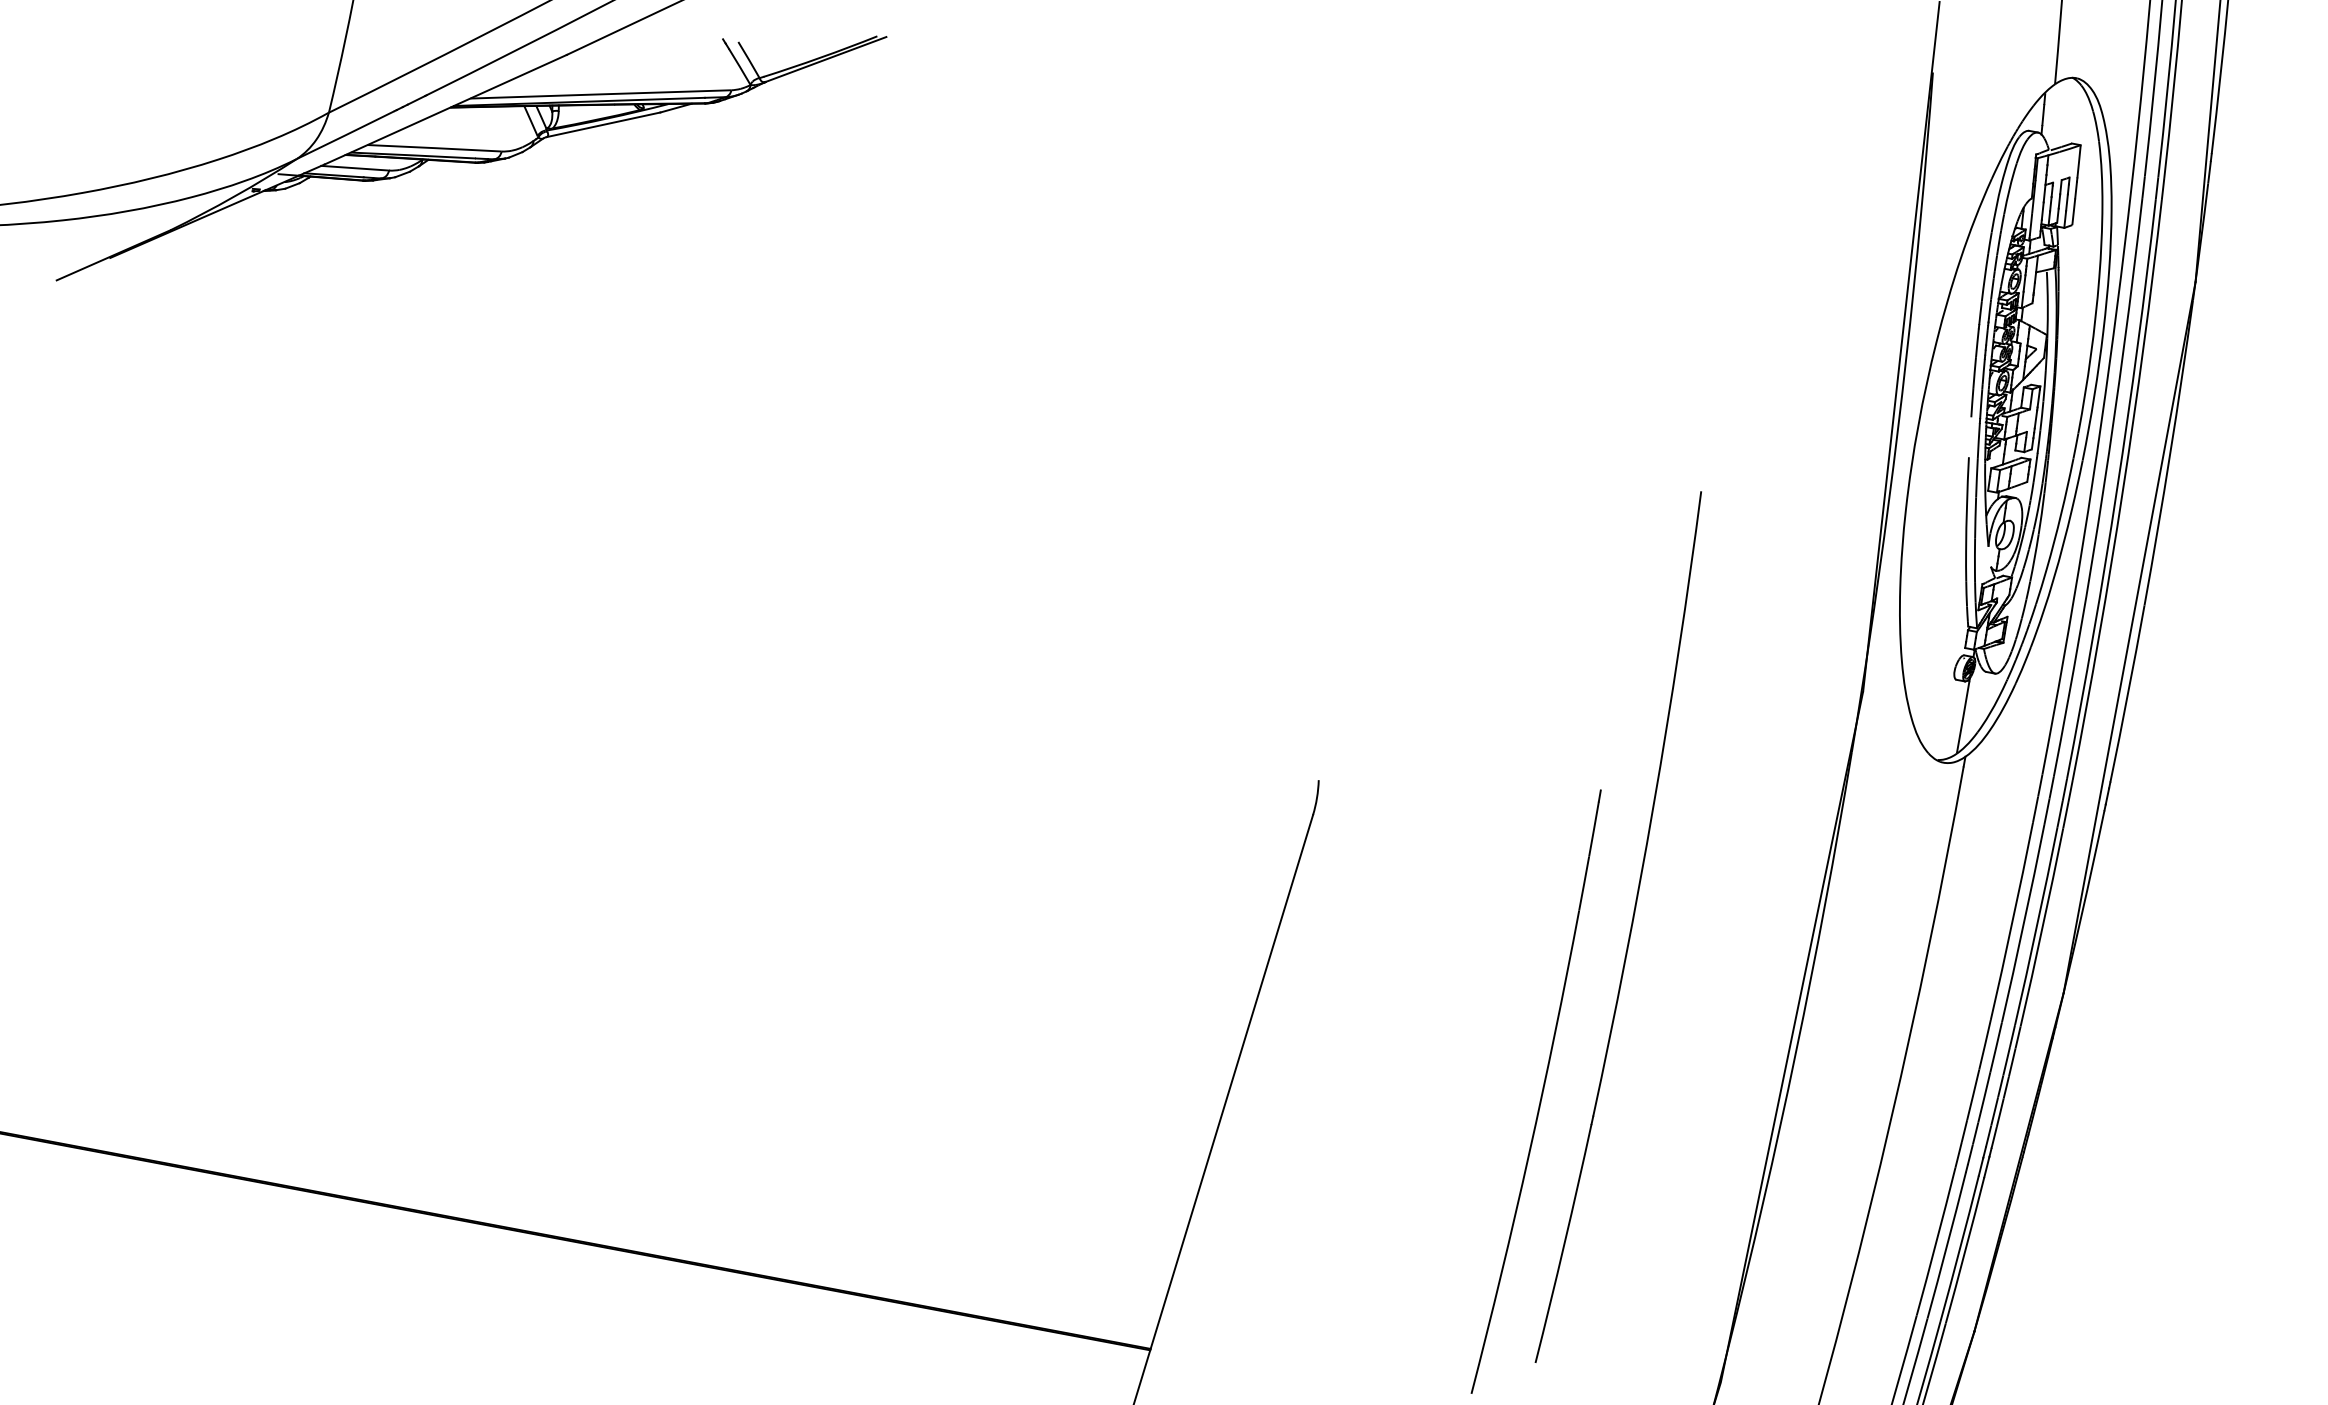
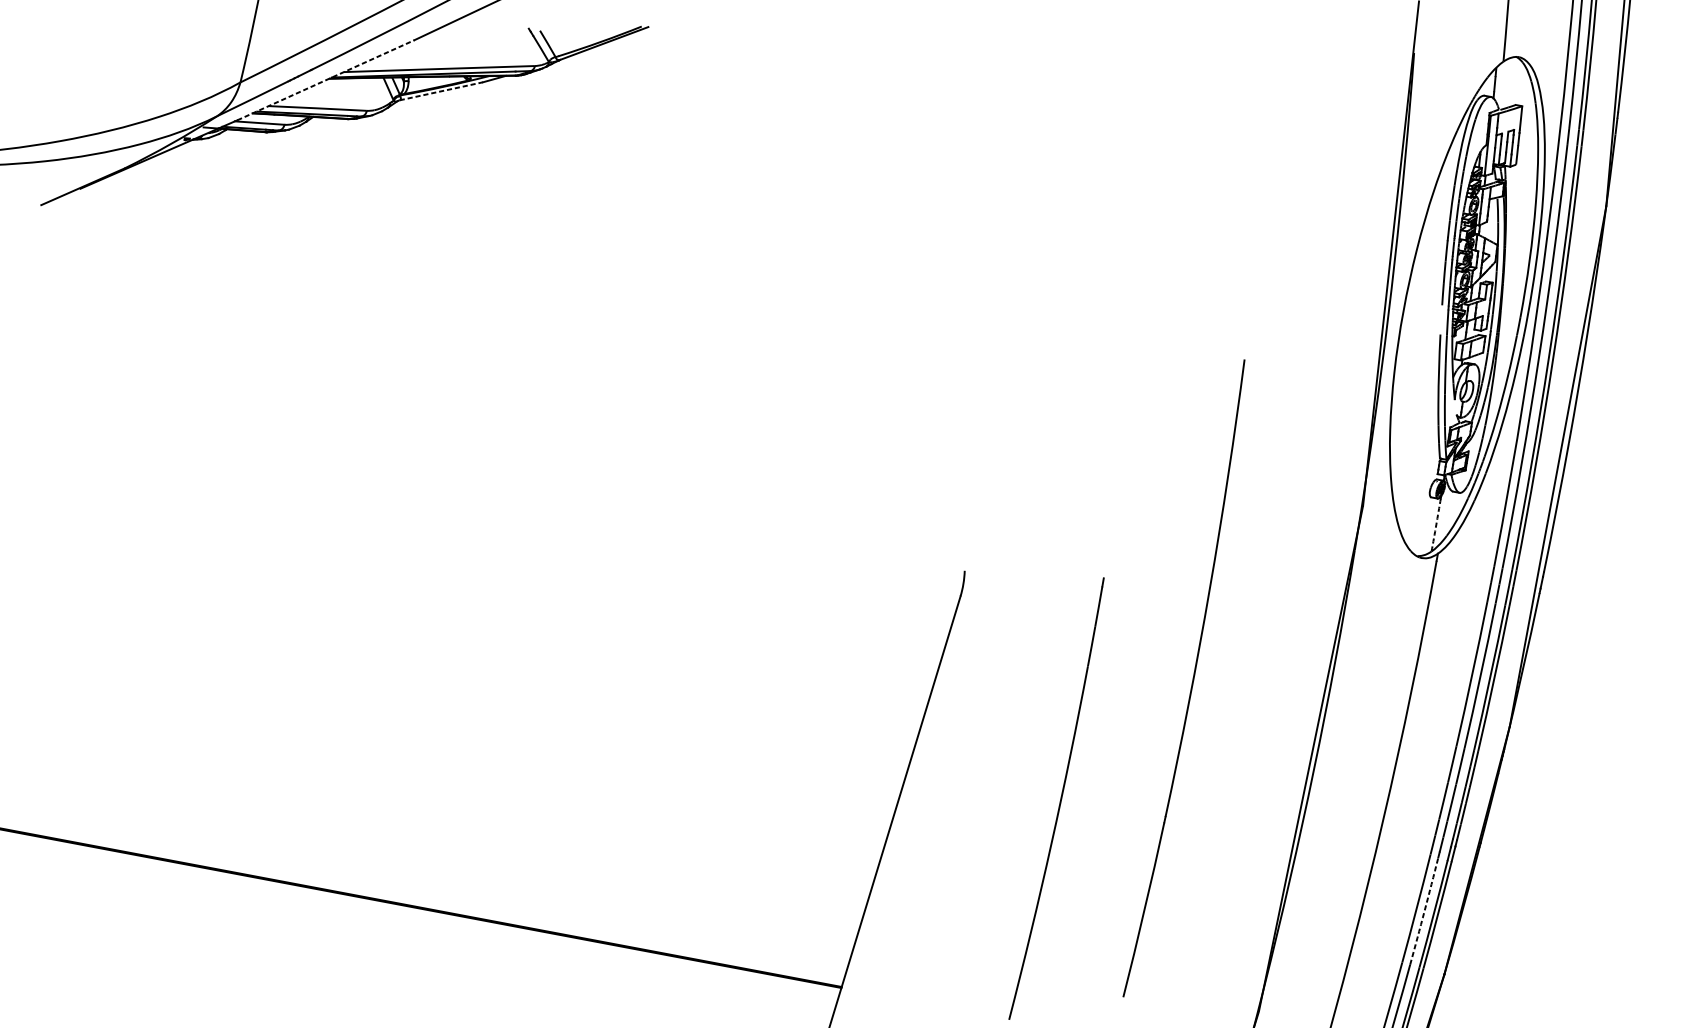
line: (445, 109) -> (325, 80), solid -> dashed
line: (603, 124) -> (441, 91), solid -> dashed
arc: (1963, 717) -> (1436, 524), solid -> dashed
part: (1535, 1091) -> (1056, 798), moved
arc: (1947, 1245) -> (1424, 911), solid -> dashed

